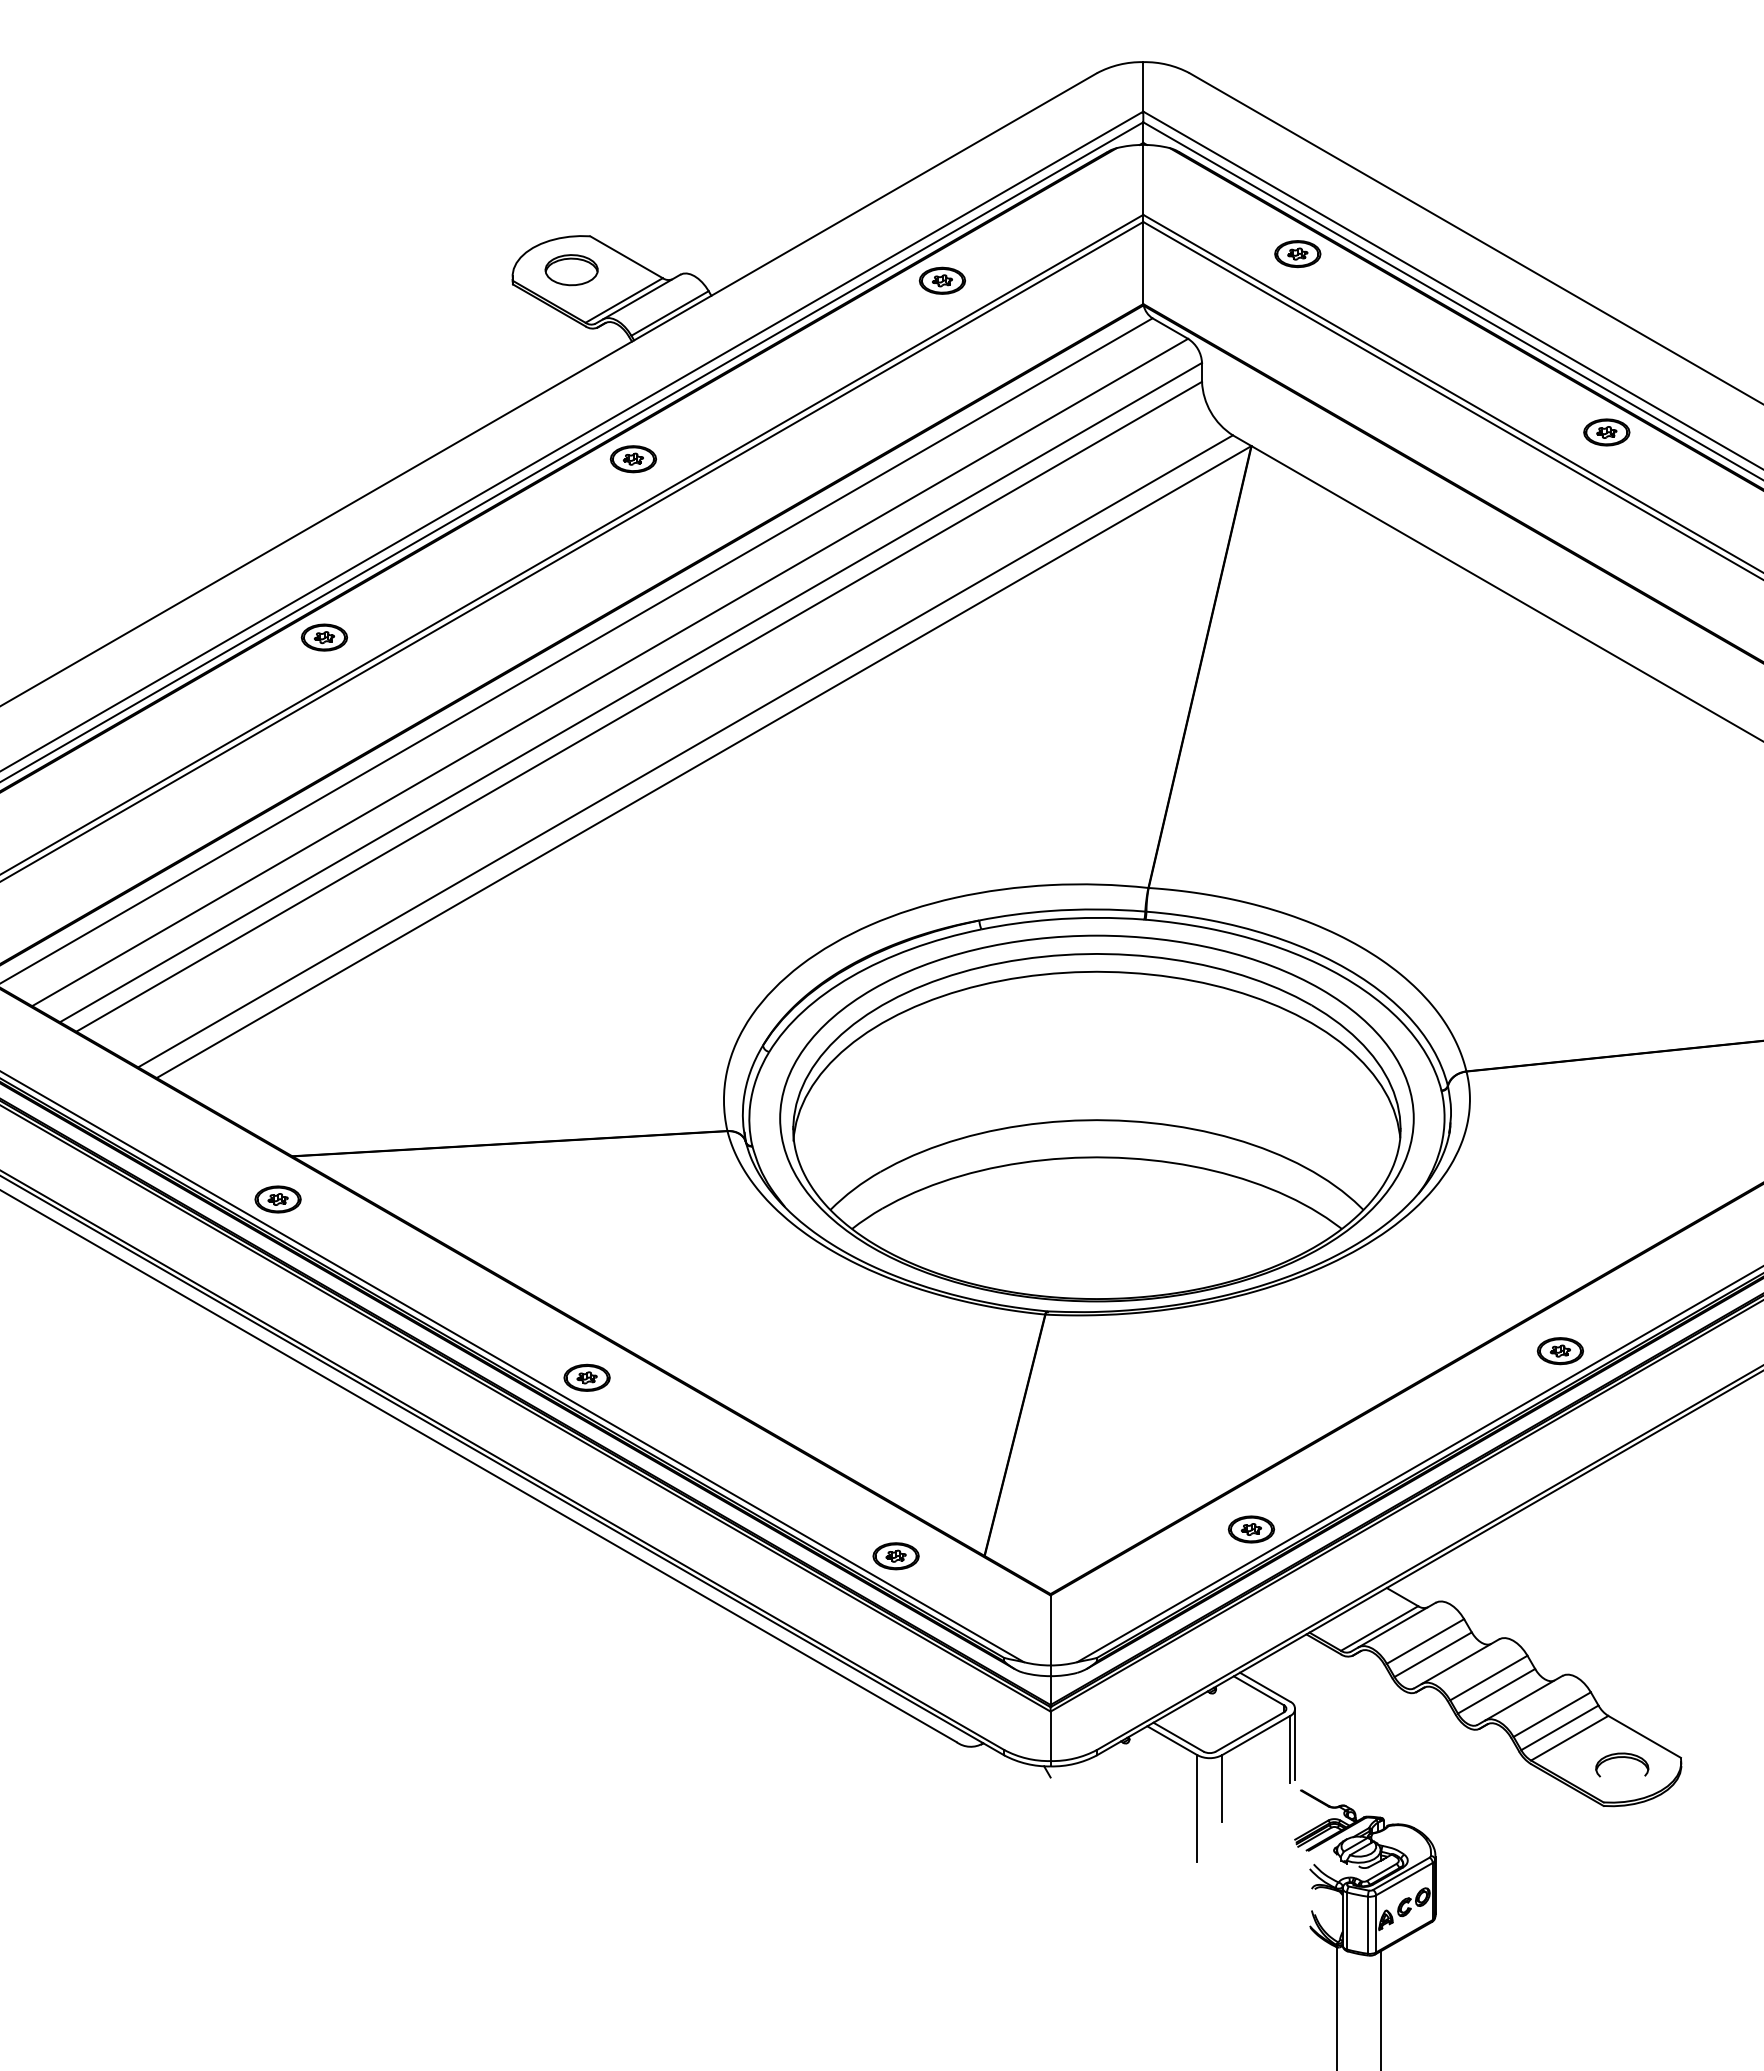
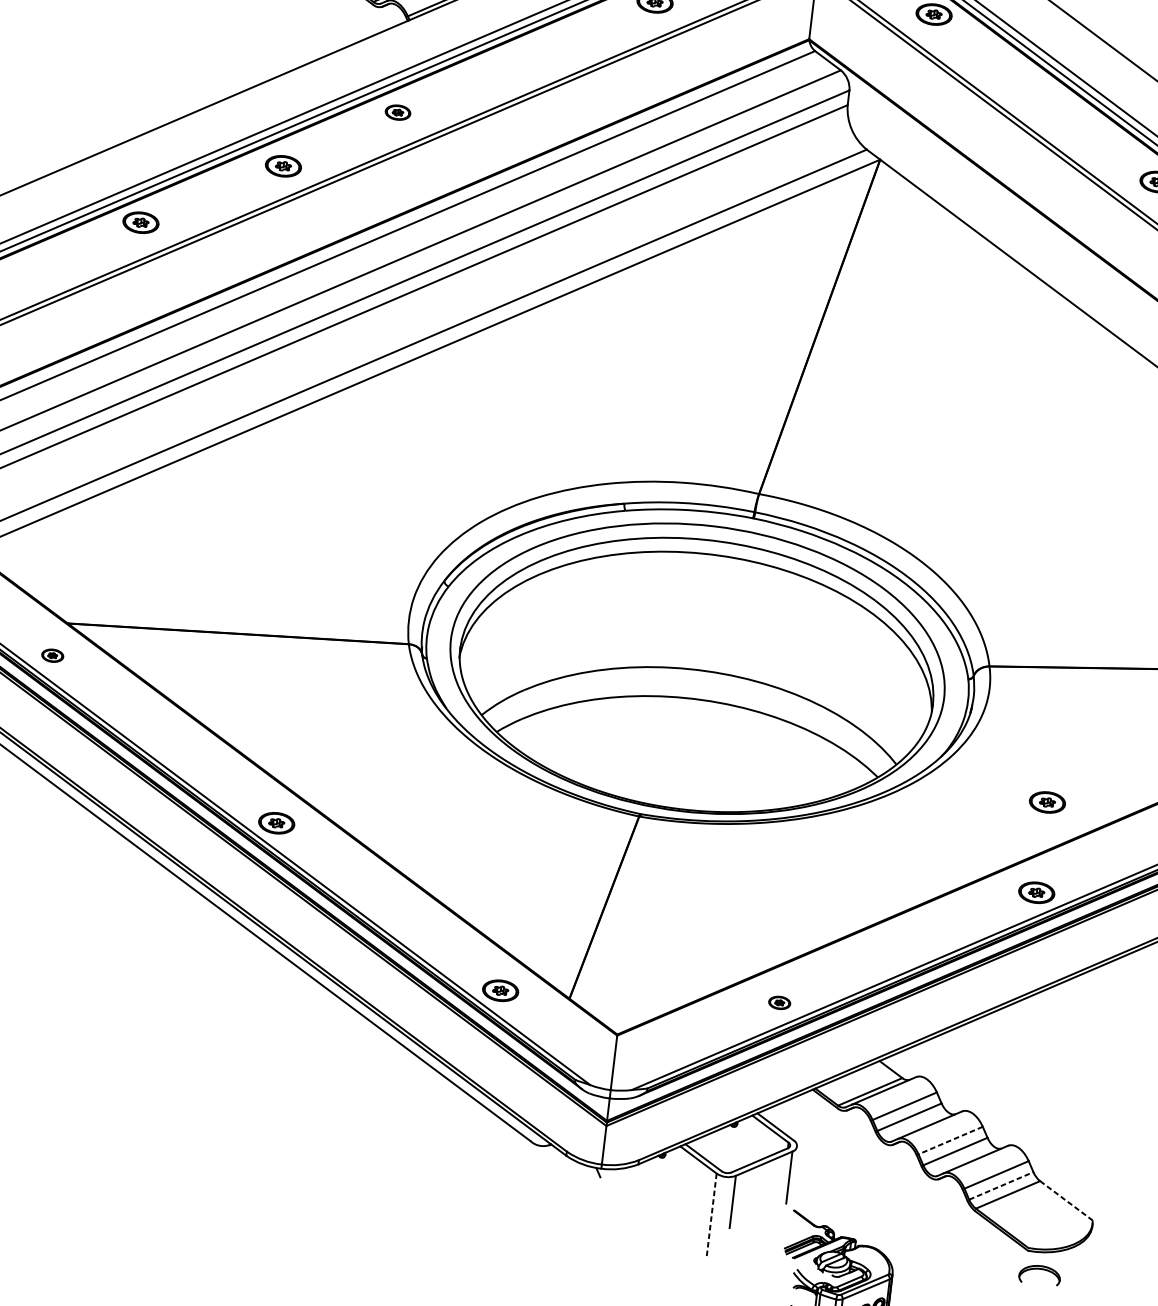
part: (633, 459) -> (398, 112), size x0.7
part: (496, 544) -> (283, 166), added
part: (277, 1199) -> (52, 655), size x0.6
part: (1559, 1235) -> (1046, 802), added
part: (1251, 1529) -> (779, 1002), size x0.6
line: (1488, 1678) -> (950, 1140), solid -> dashed
line: (1559, 1727) -> (1001, 1185), solid -> dashed
line: (1644, 1736) -> (1066, 1200), solid -> dashed
line: (1295, 1743) -> (794, 1173), removed
part: (1619, 1758) -> (1038, 1269), moved
line: (1197, 1808) -> (711, 1215), solid -> dashed

